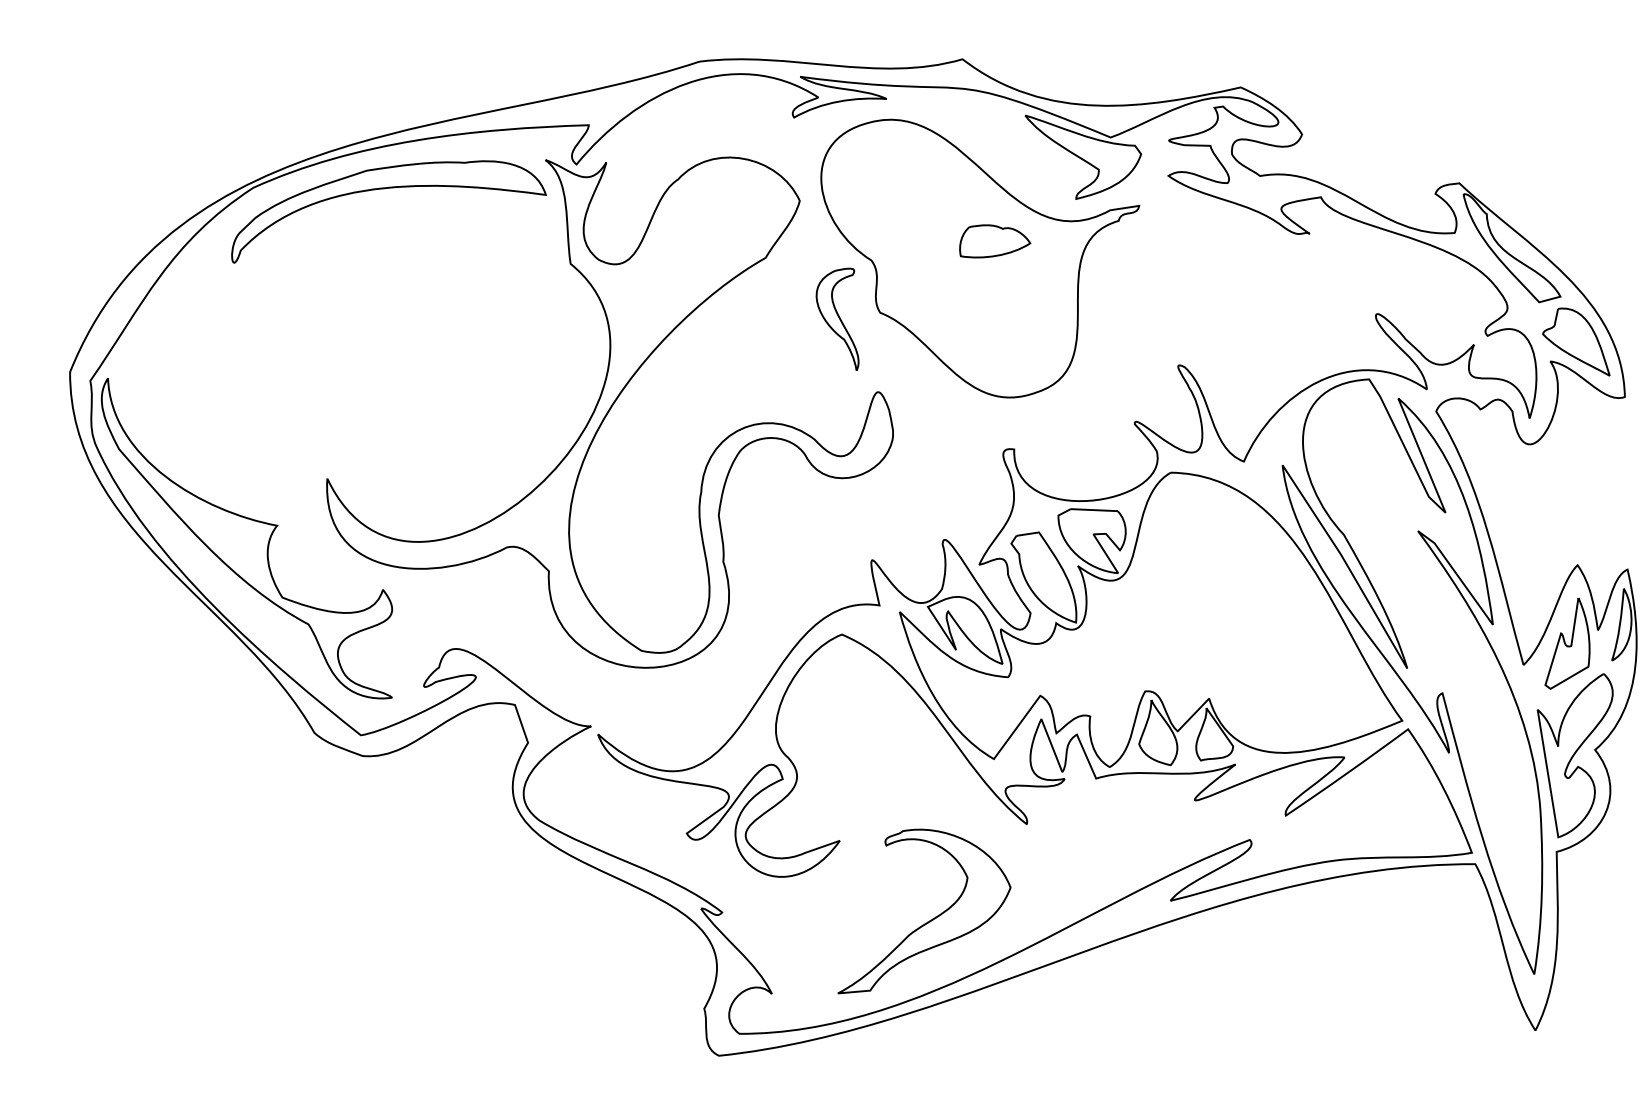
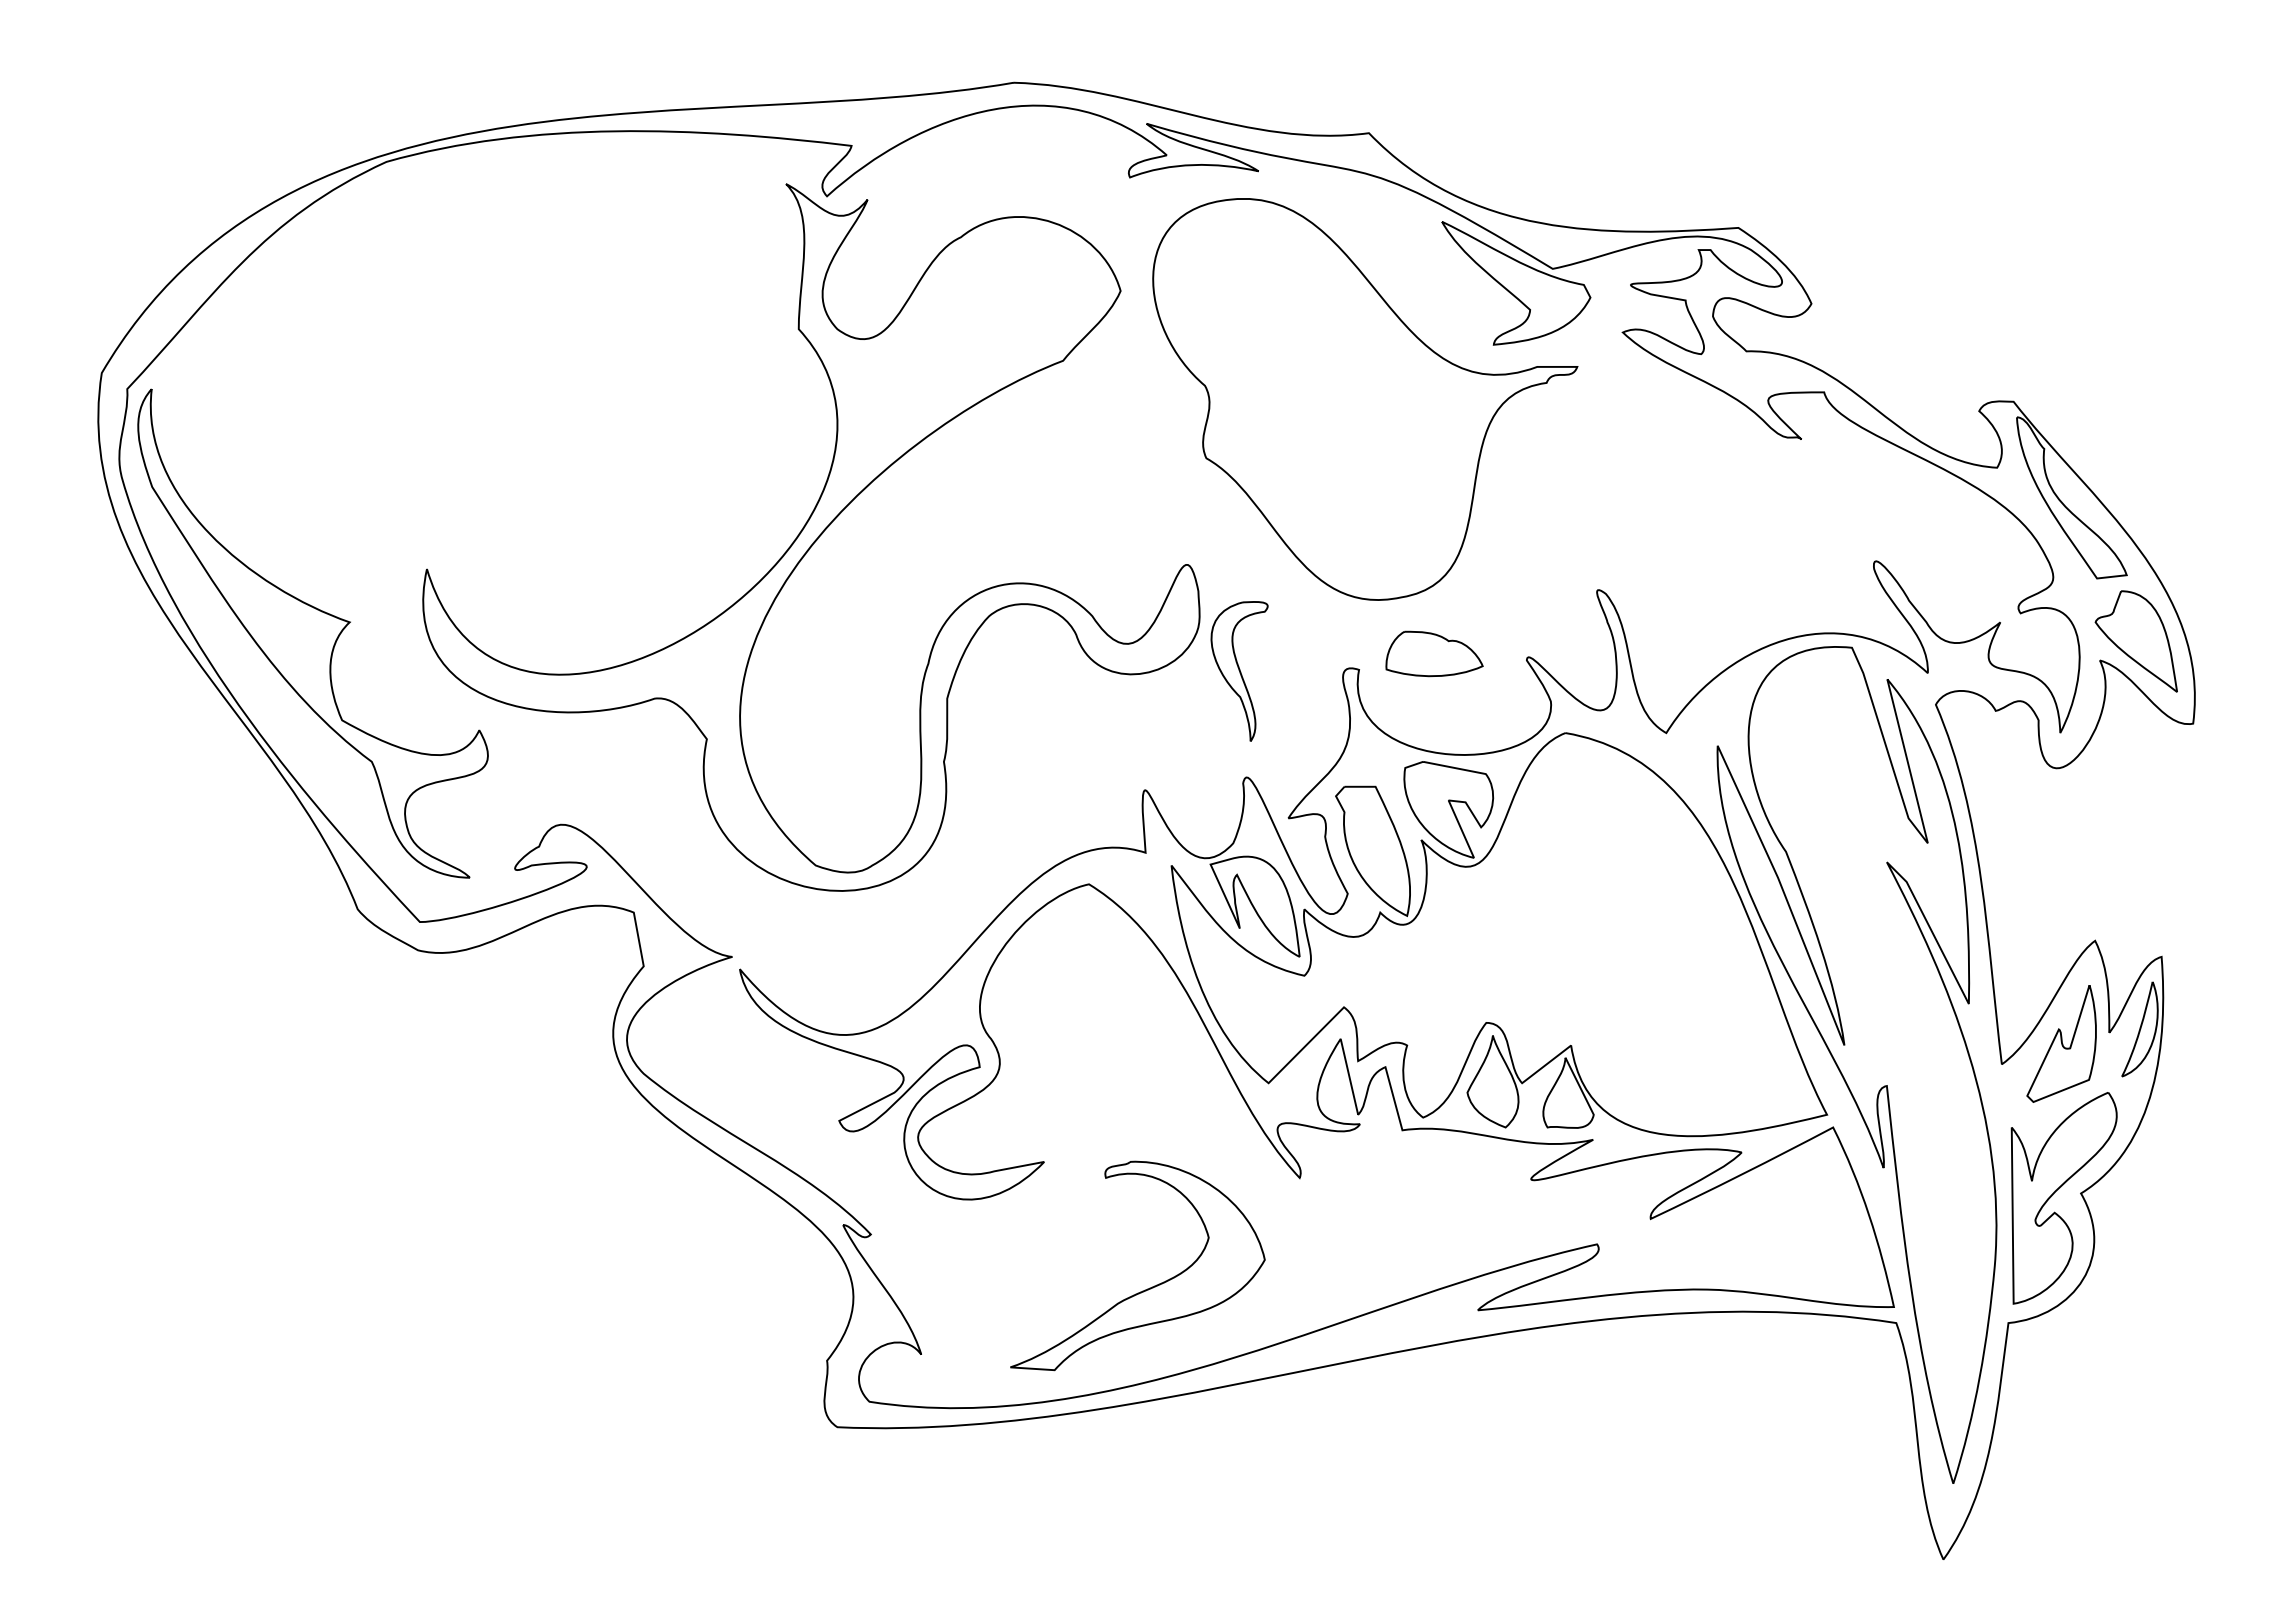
part: (384, 189) -> (563, 190), removed
part: (993, 239) -> (1434, 653), moved
part: (840, 321) -> (1239, 671), moved

